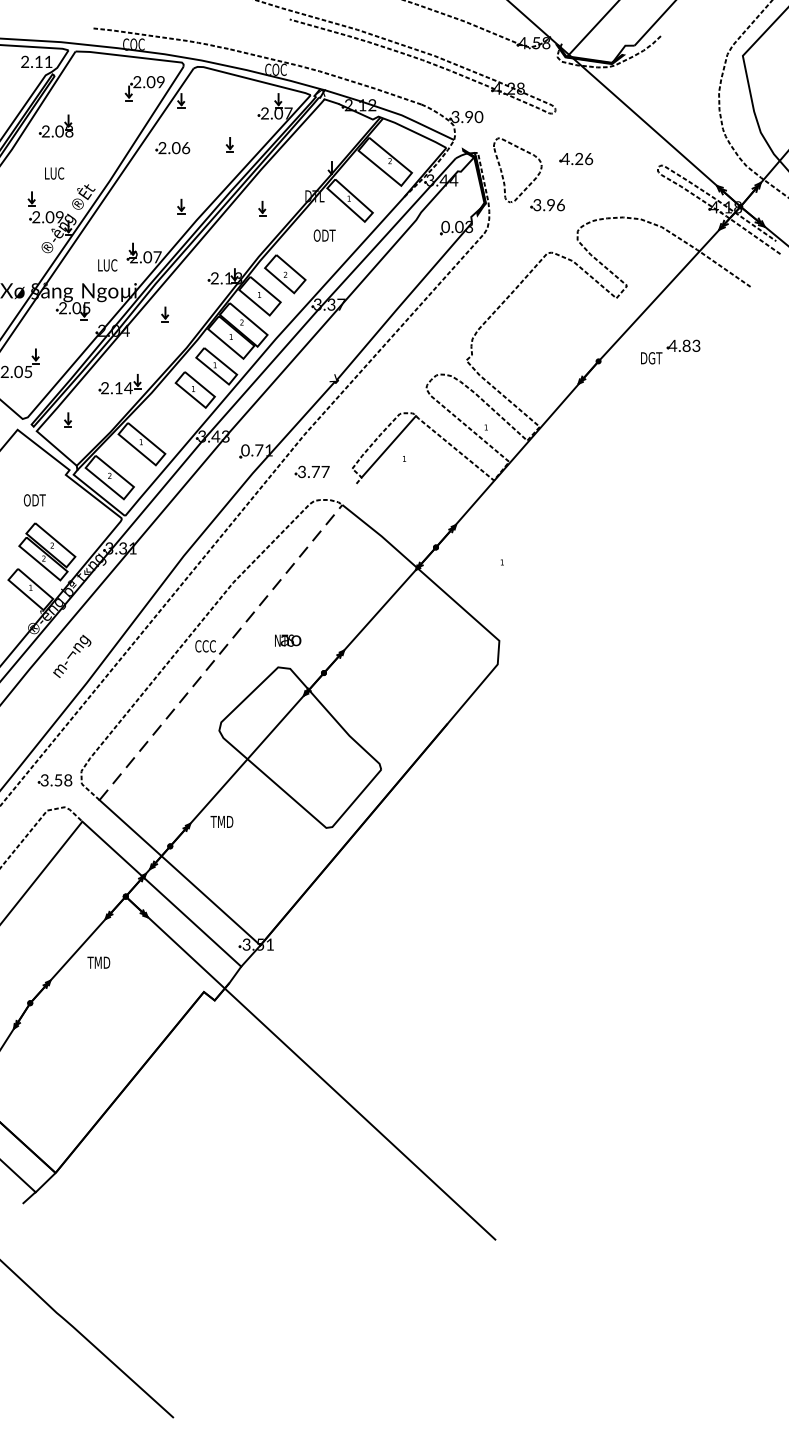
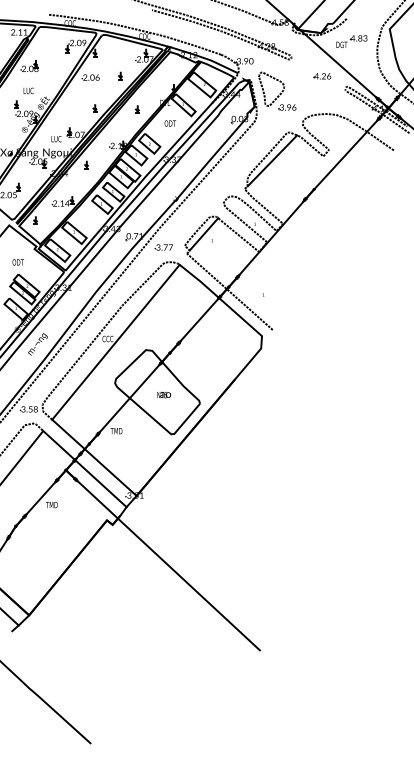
part: (576, 159) -> (322, 76), moved
line: (519, 306) -> (272, 160), added
part: (669, 351) -> (351, 41), moved
line: (437, 555) -> (229, 291), added
text: (288, 641) -> (164, 395), moved
line: (222, 651) -> (116, 341), dashed -> solid

